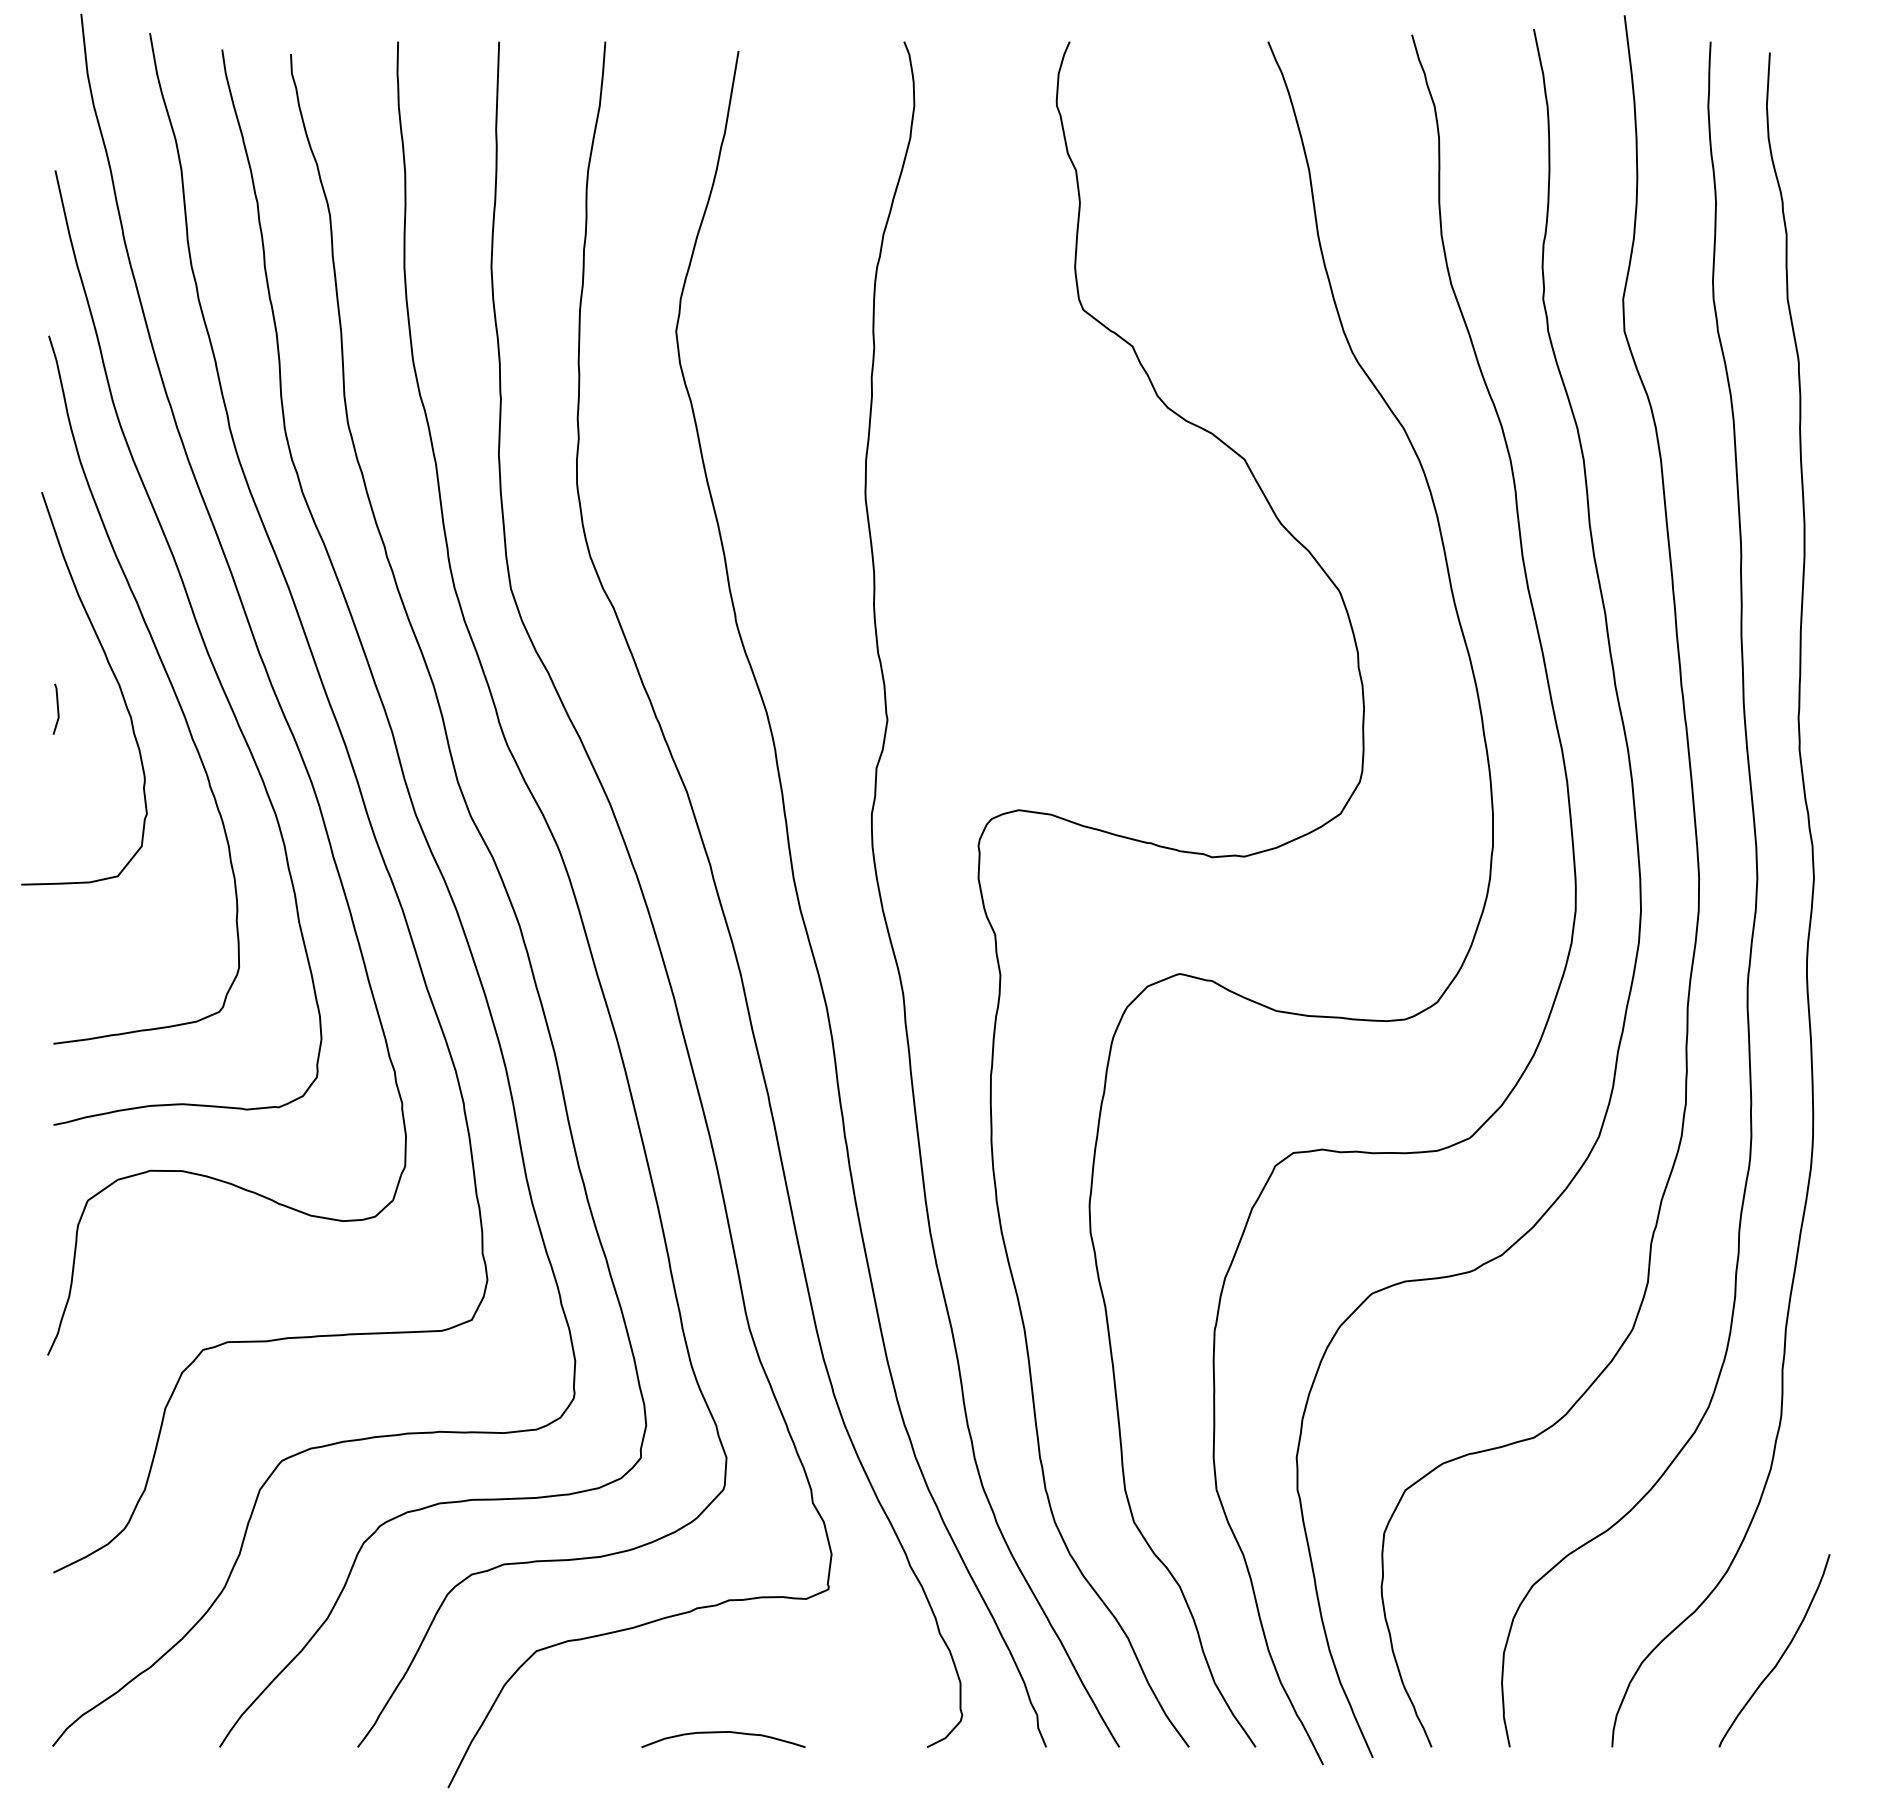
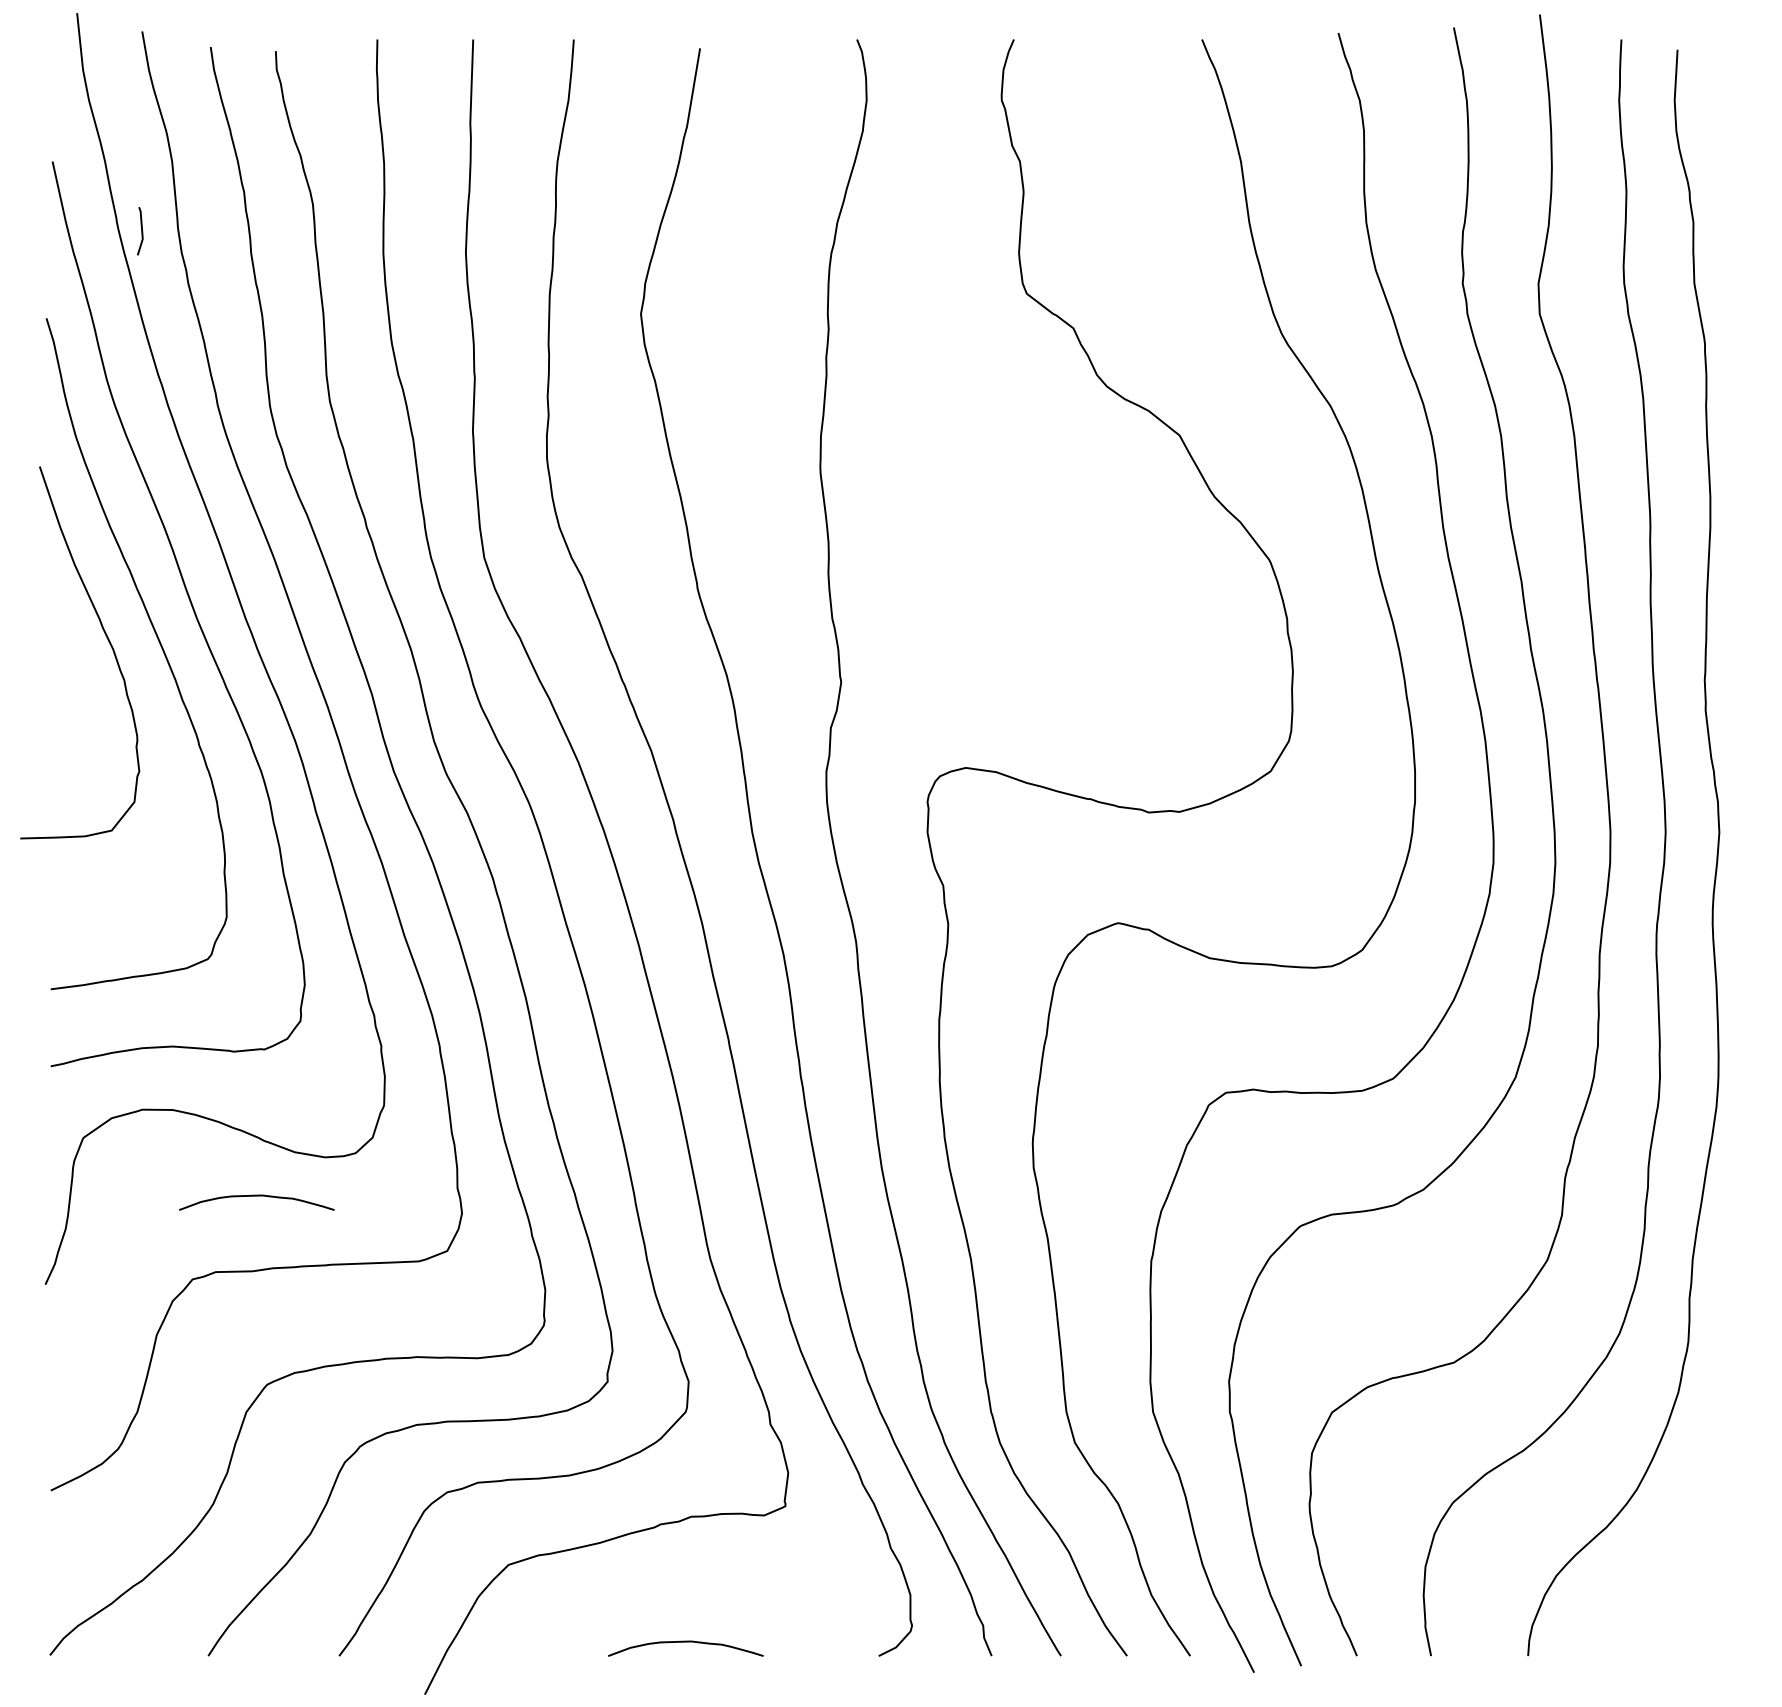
line: (57, 709) -> (141, 231), moved
curve: (270, 1262) -> (256, 1196), added
curve: (1781, 1654) -> (1688, 1568), removed

